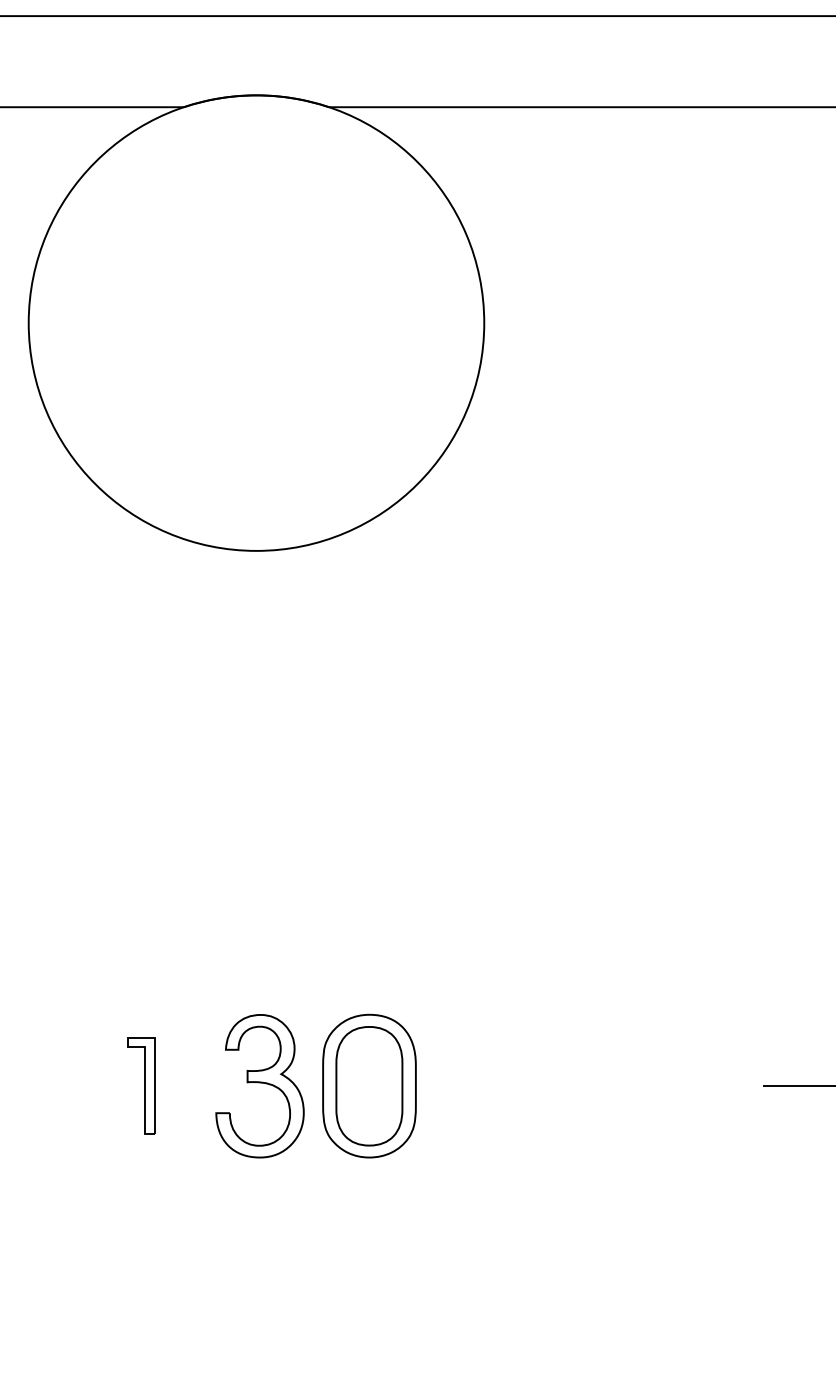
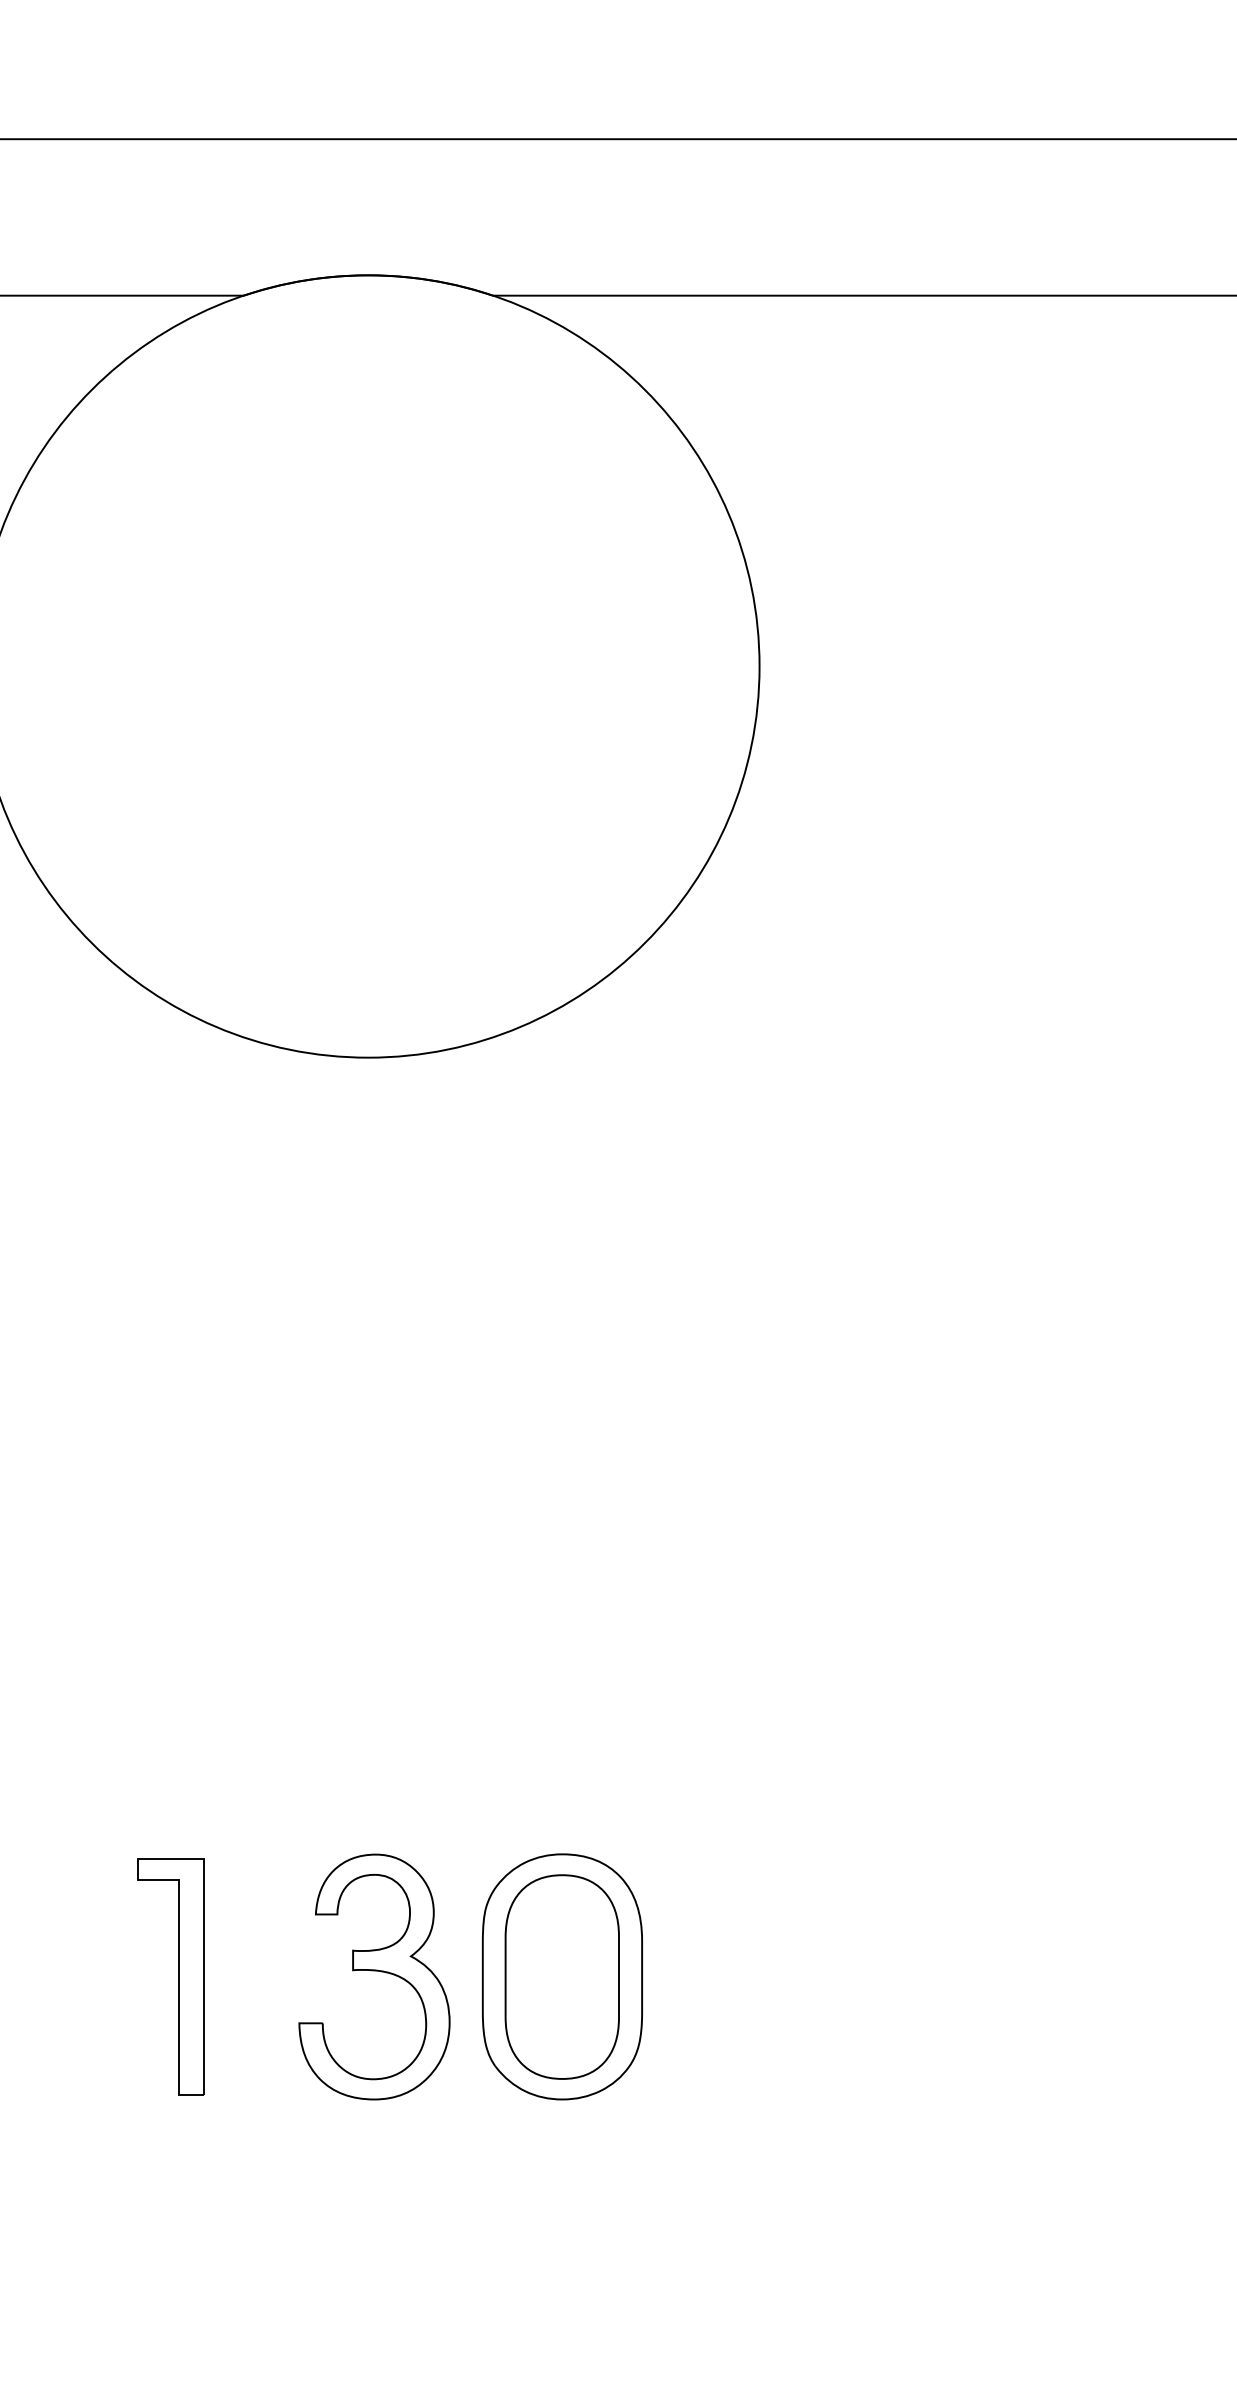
part: (141, 1086) -> (170, 1977), size x1.43

